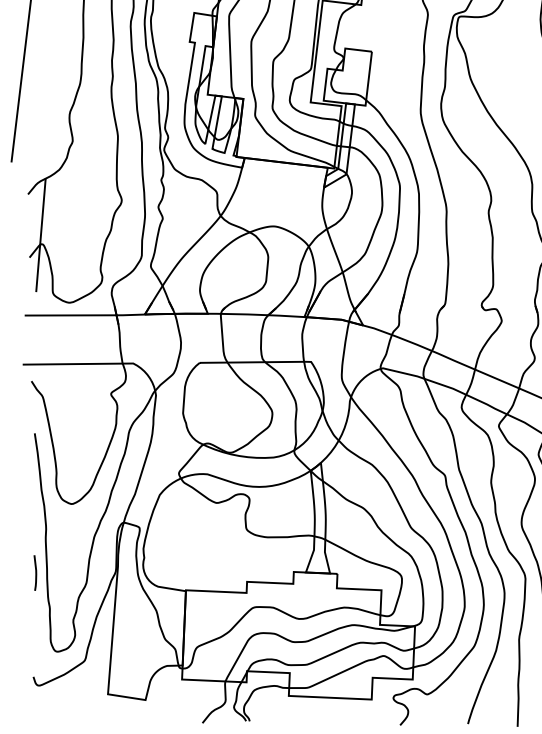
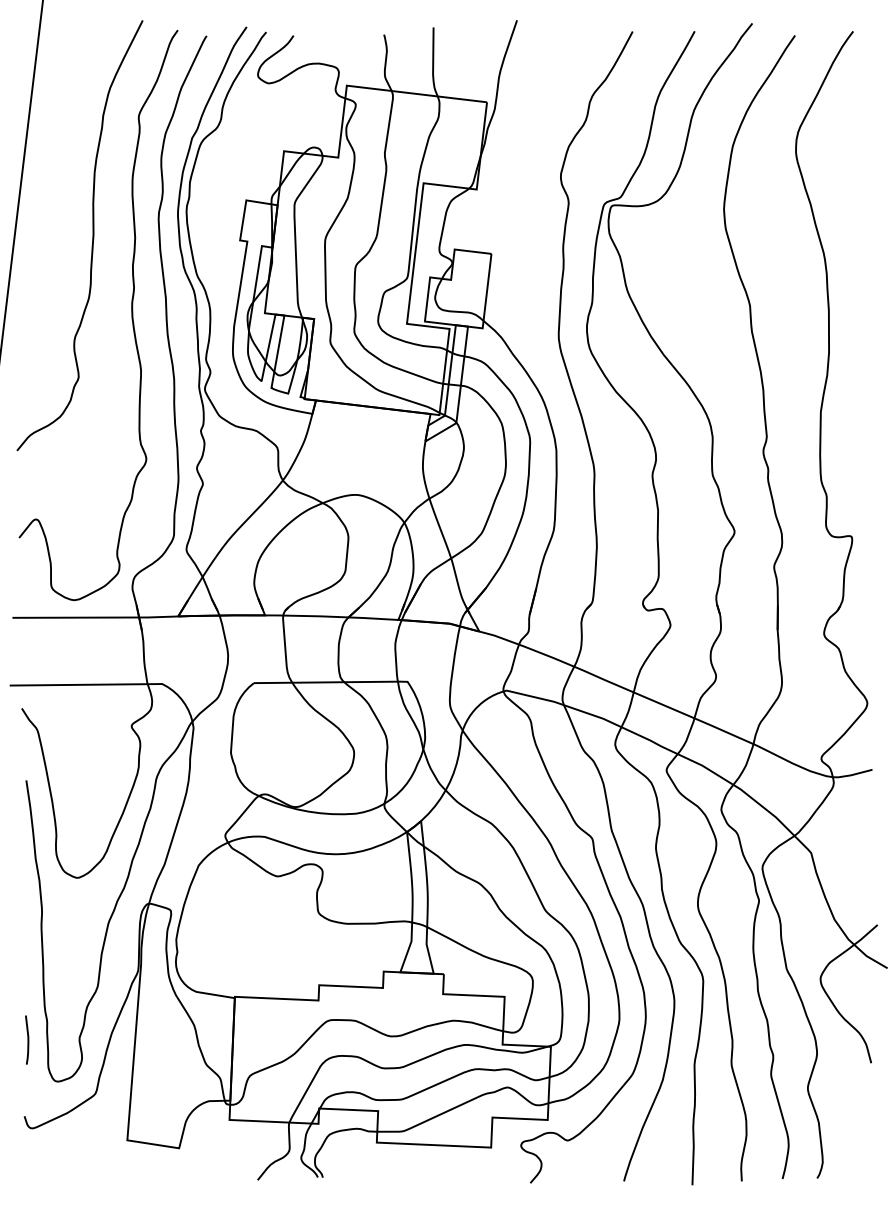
line: (40, 234) -> (34, 506), removed
curve: (35, 572) -> (27, 1039), moved

